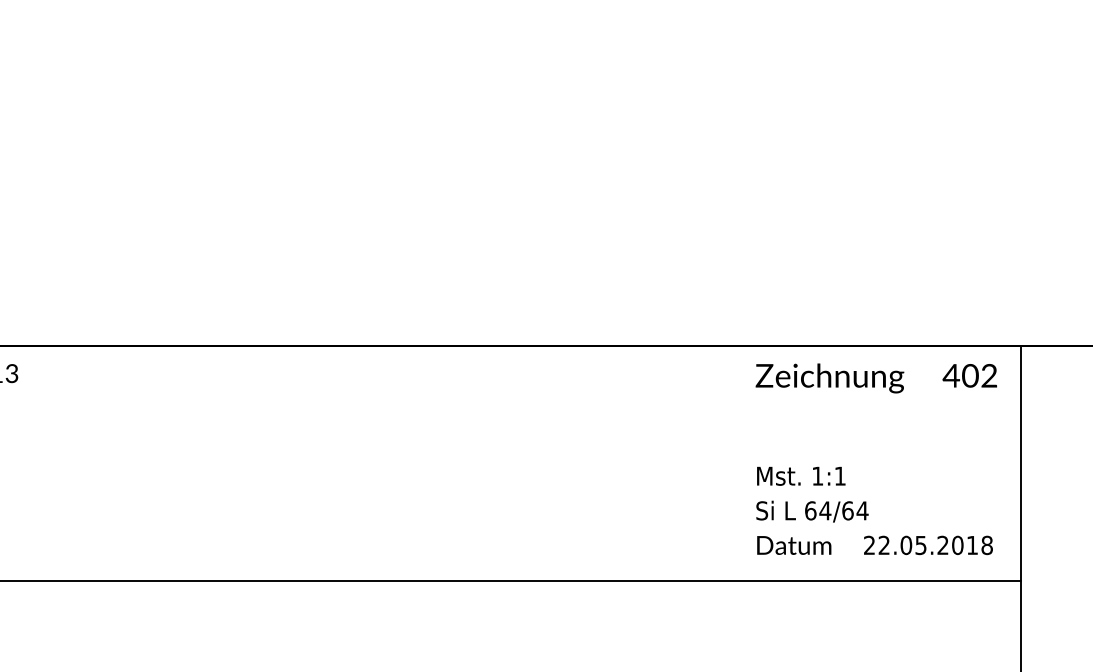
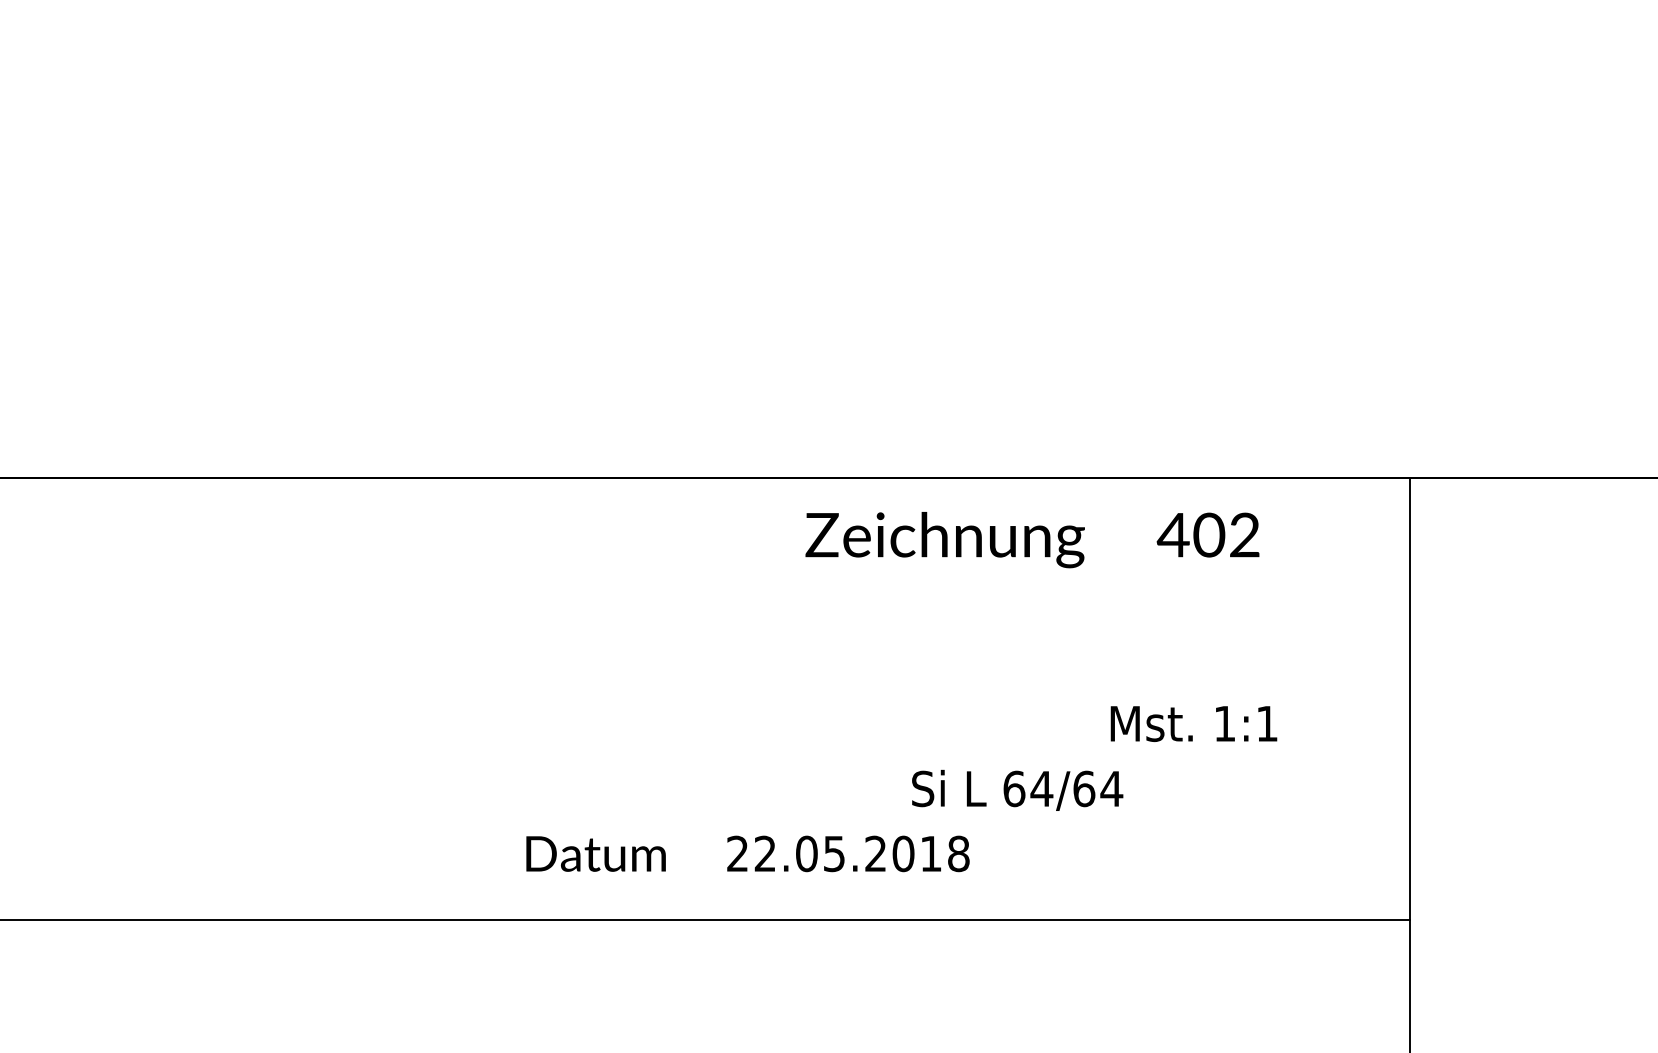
text: (875, 378) -> (1030, 540), moved
text: (801, 475) -> (1194, 722), moved
text: (874, 545) -> (746, 854), moved

